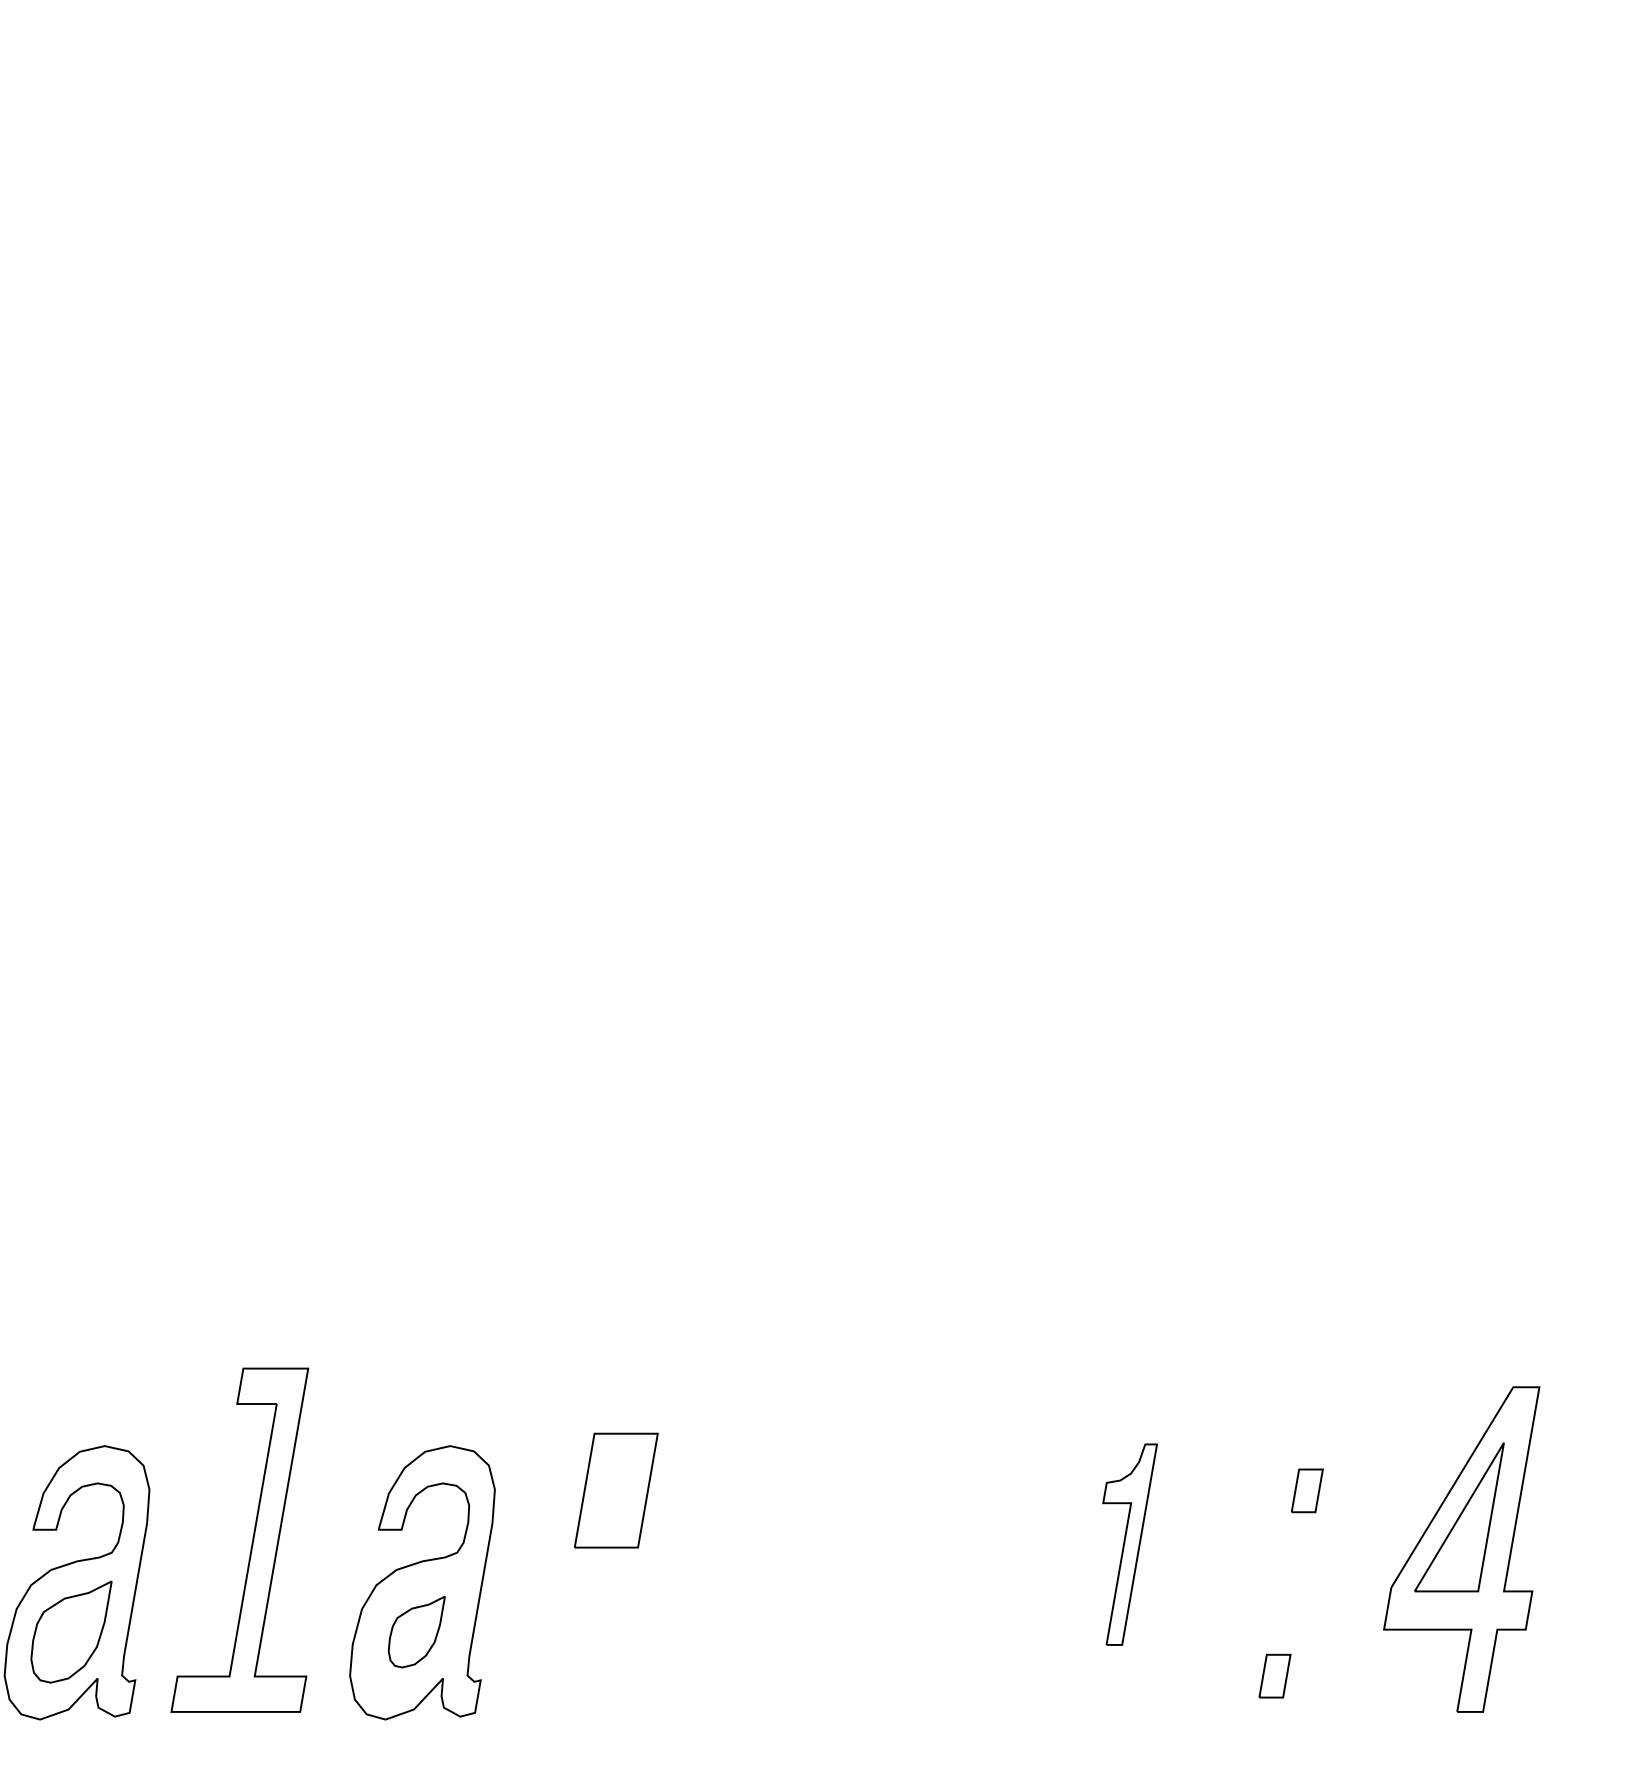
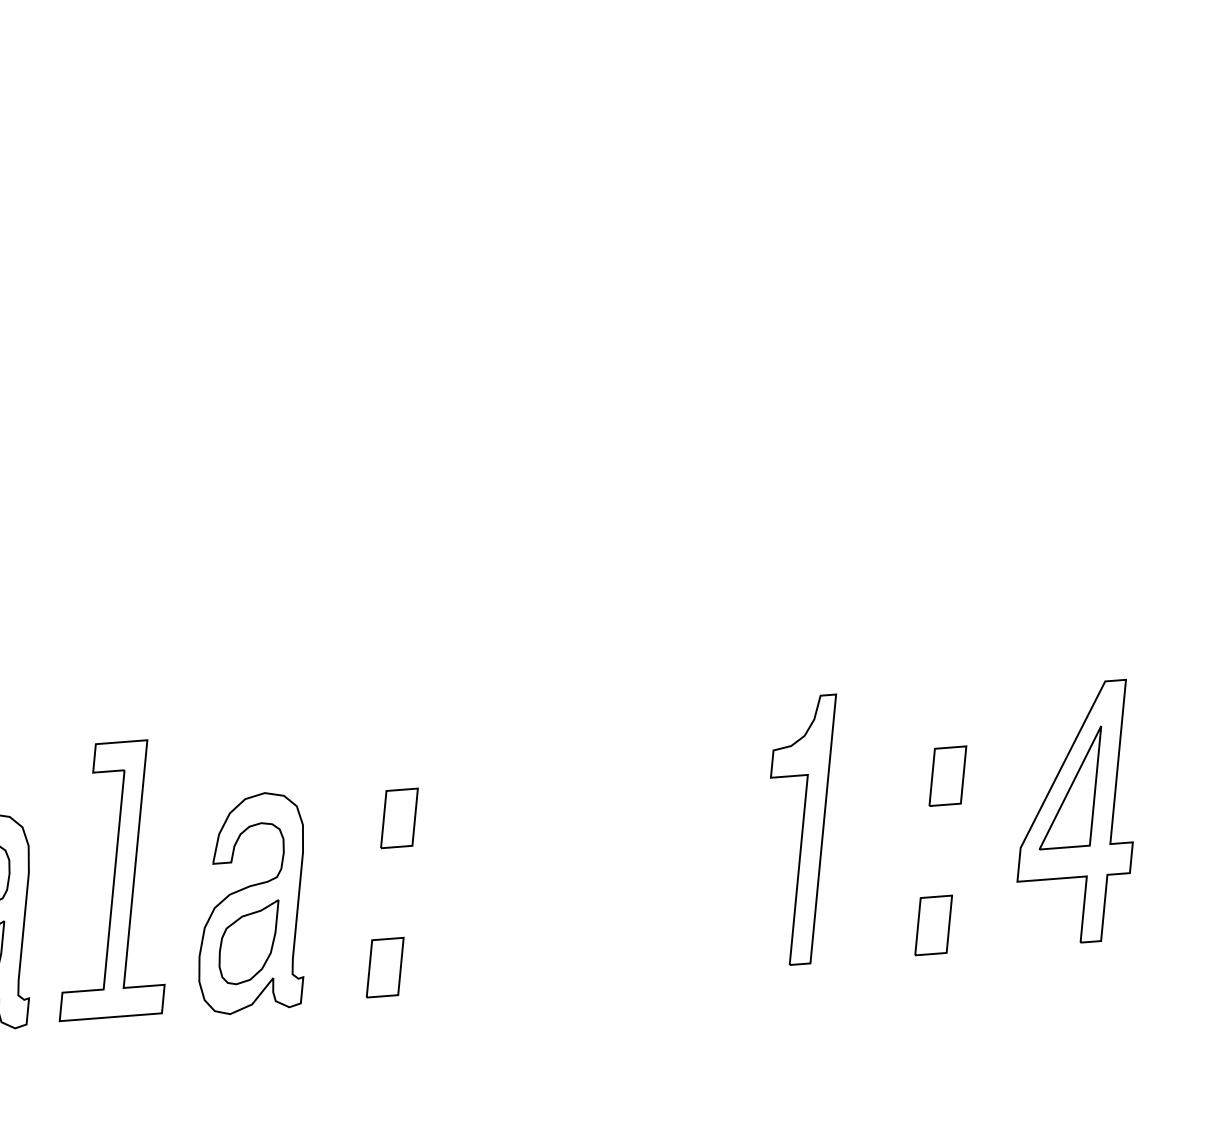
part: (616, 1490) -> (399, 818), size x0.62
part: (1307, 1490) -> (948, 775), size x1.67
part: (1129, 1544) -> (810, 829), size x1.67
part: (416, 1631) -> (249, 942), size x1.43
part: (584, 1675) -> (385, 967), added
part: (1274, 1675) -> (933, 924), size x1.67

